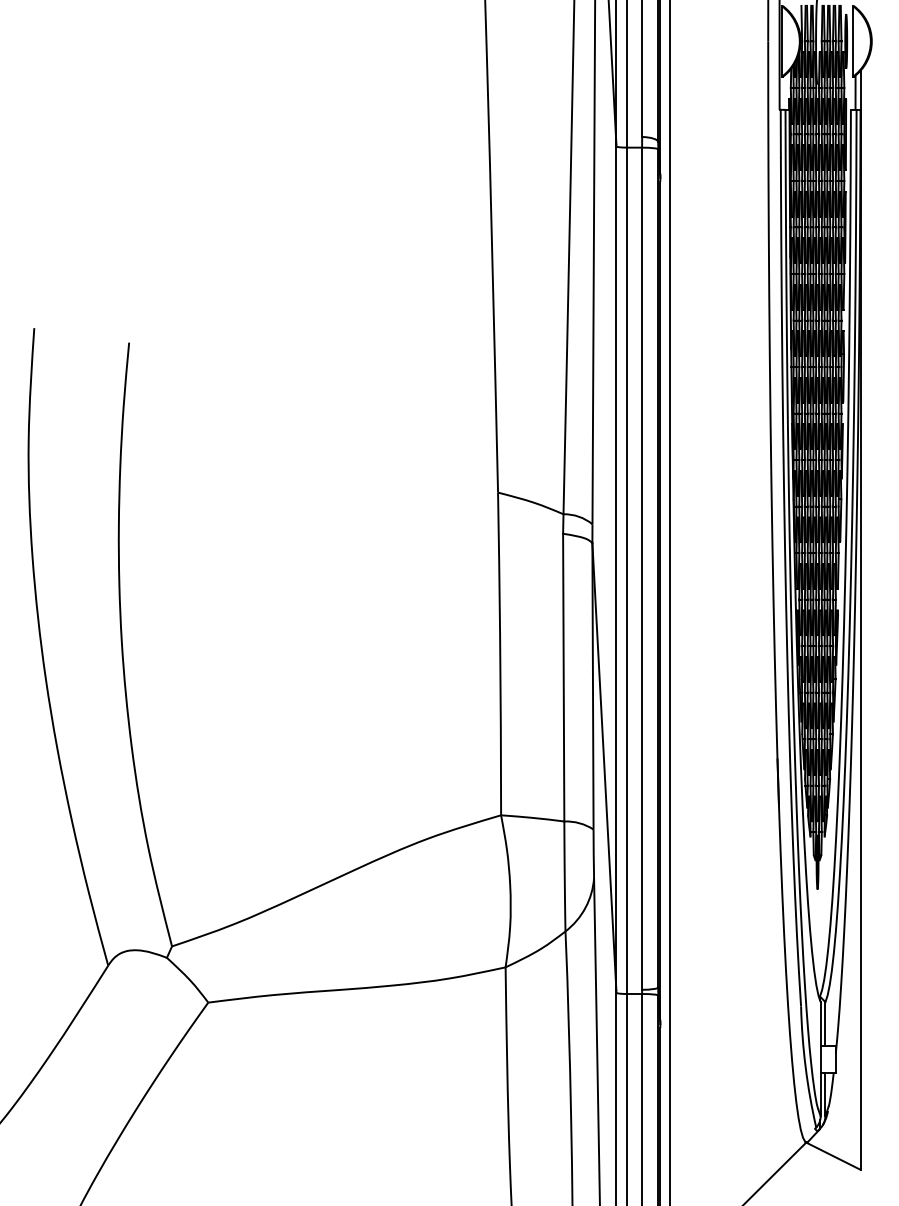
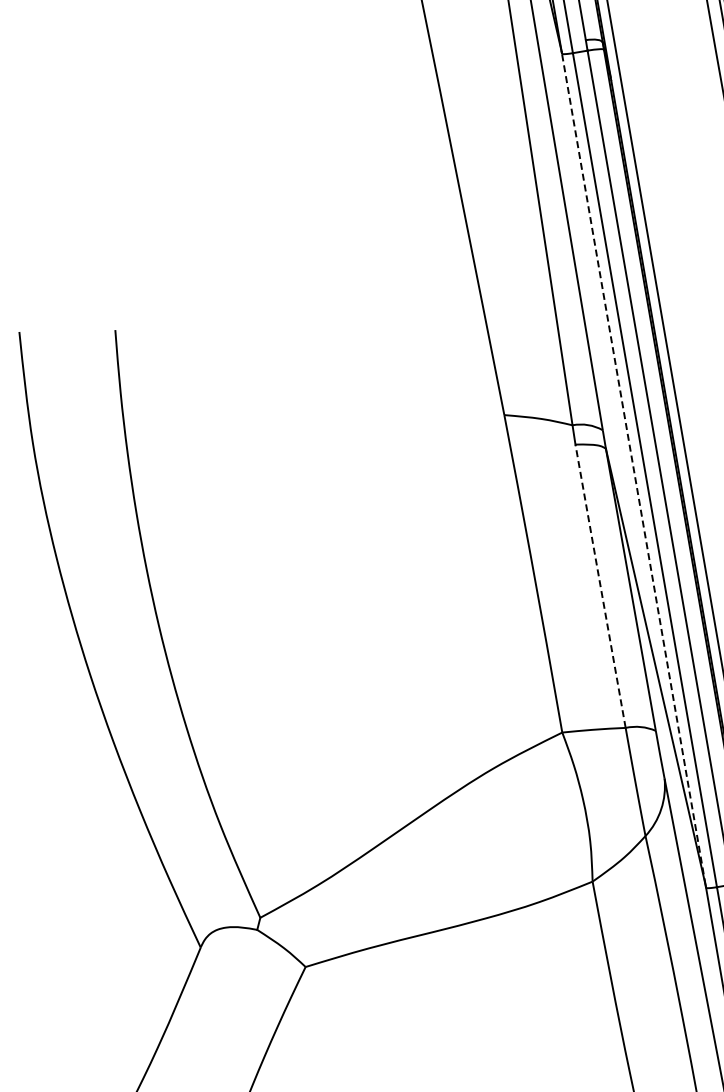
line: (616, 566) -> (633, 467), solid -> dashed
line: (563, 677) -> (600, 586), solid -> dashed

